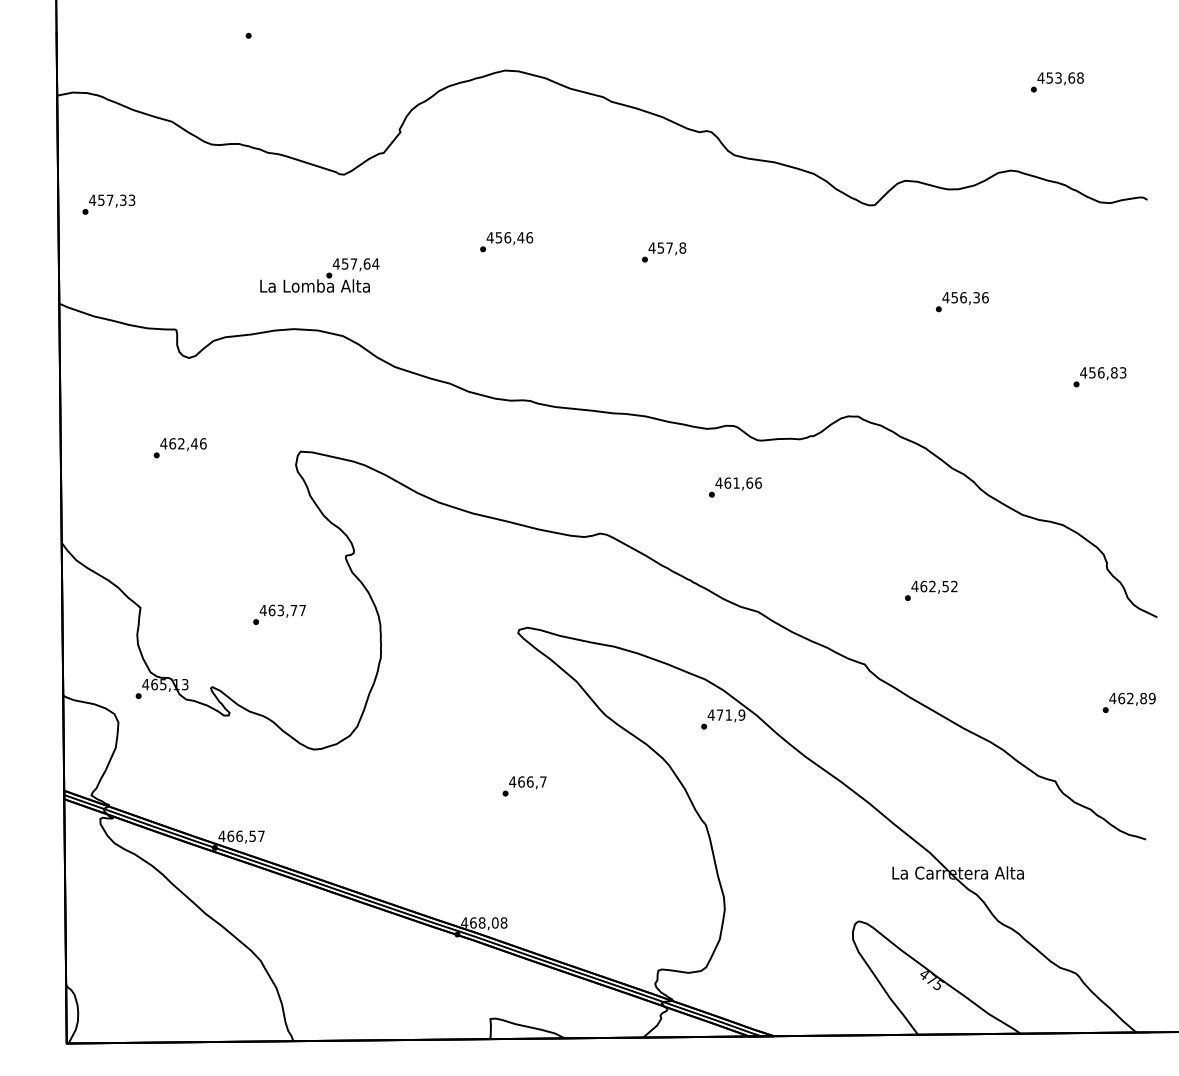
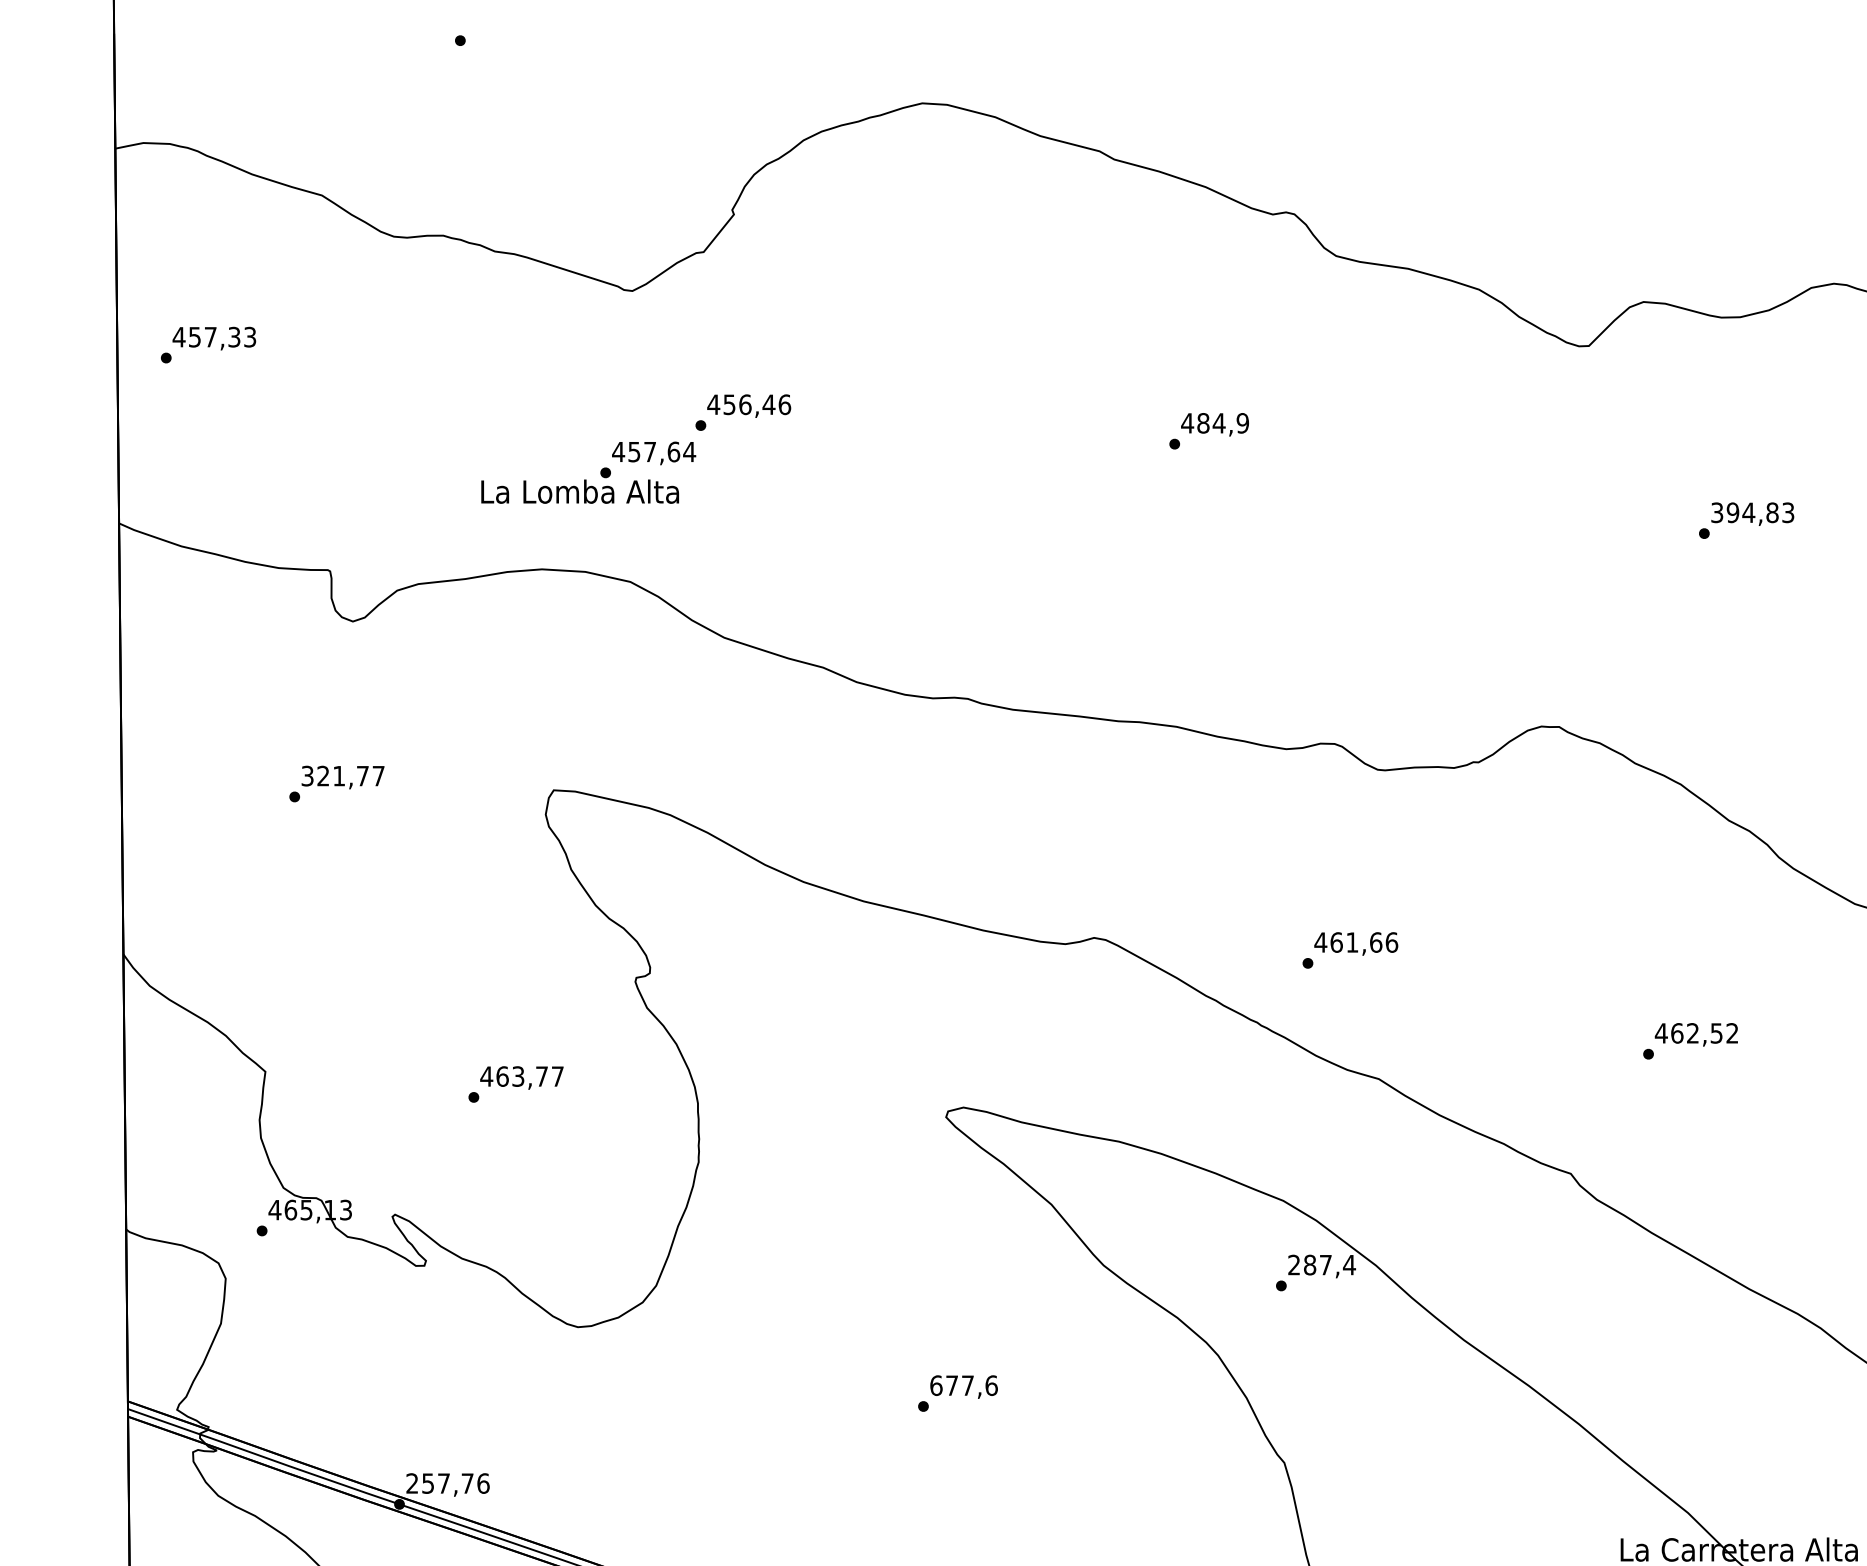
text: (506, 242) -> (743, 413), moved
text: (671, 247) -> (1222, 422), 457,8 -> 484,9
text: (965, 297) -> (1752, 512), 456,36 -> 394,83
text: (183, 443) -> (342, 775), 462,46 -> 321,77
text: (735, 487) -> (1350, 950), moved
text: (726, 714) -> (1321, 1263), 471,9 -> 287,4
text: (527, 781) -> (962, 1384), 466,7 -> 677,6
text: (241, 836) -> (447, 1483), 466,57 -> 257,76

